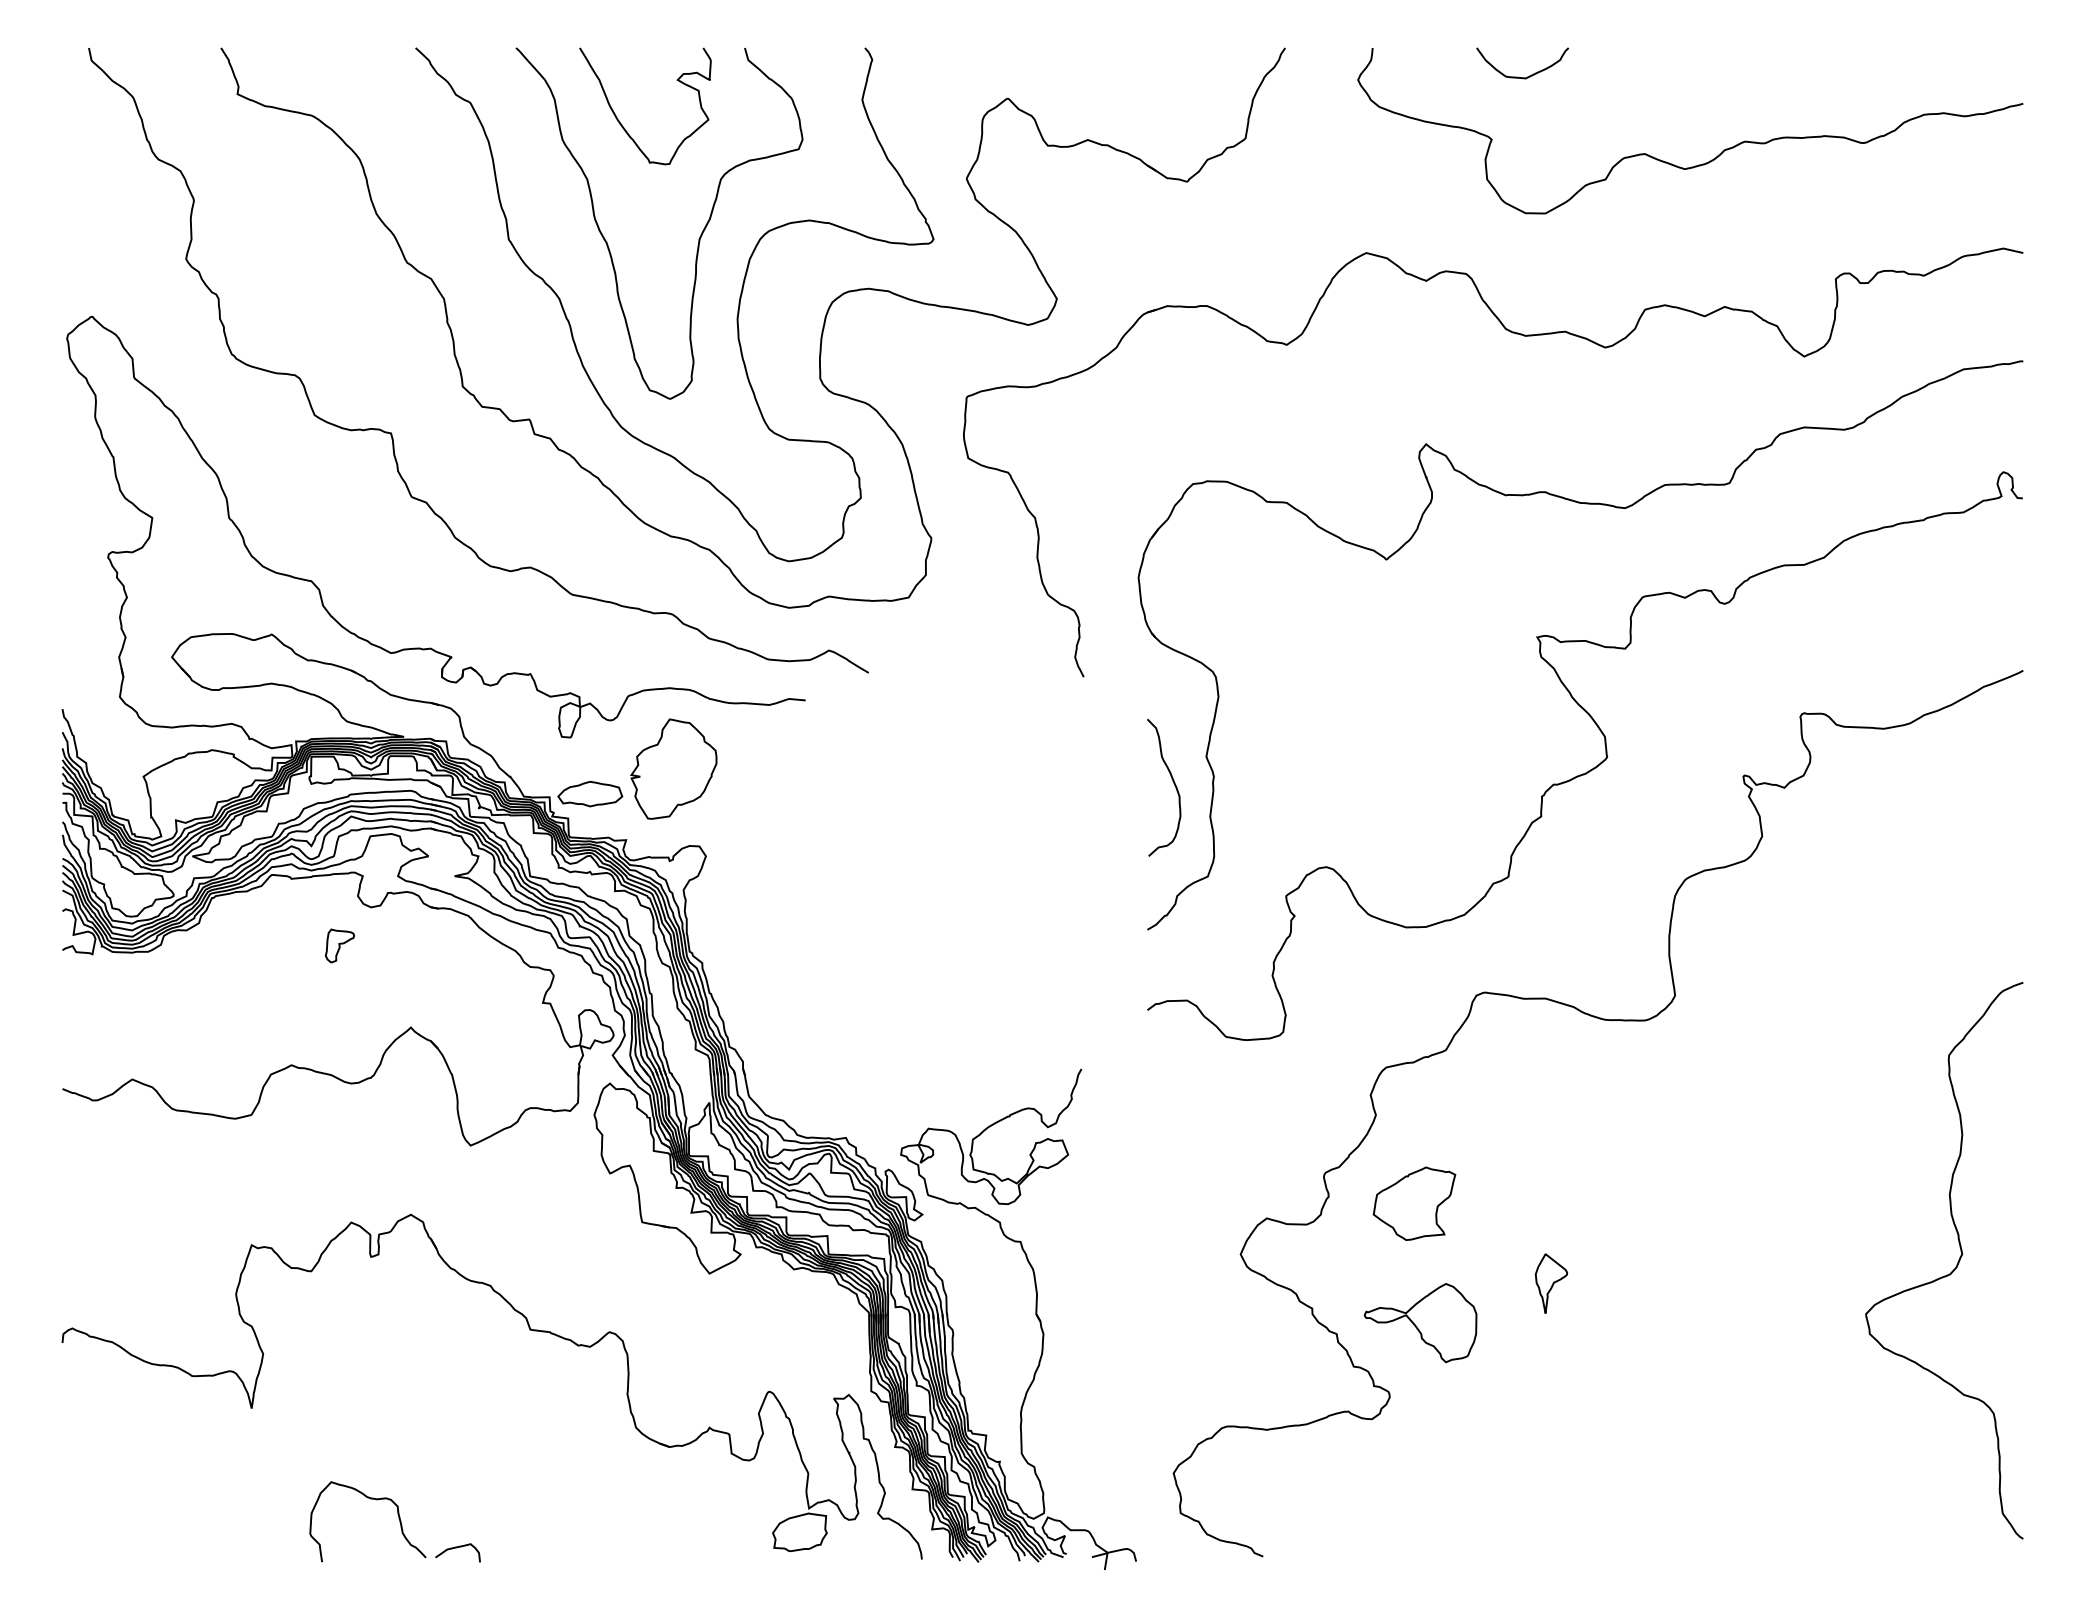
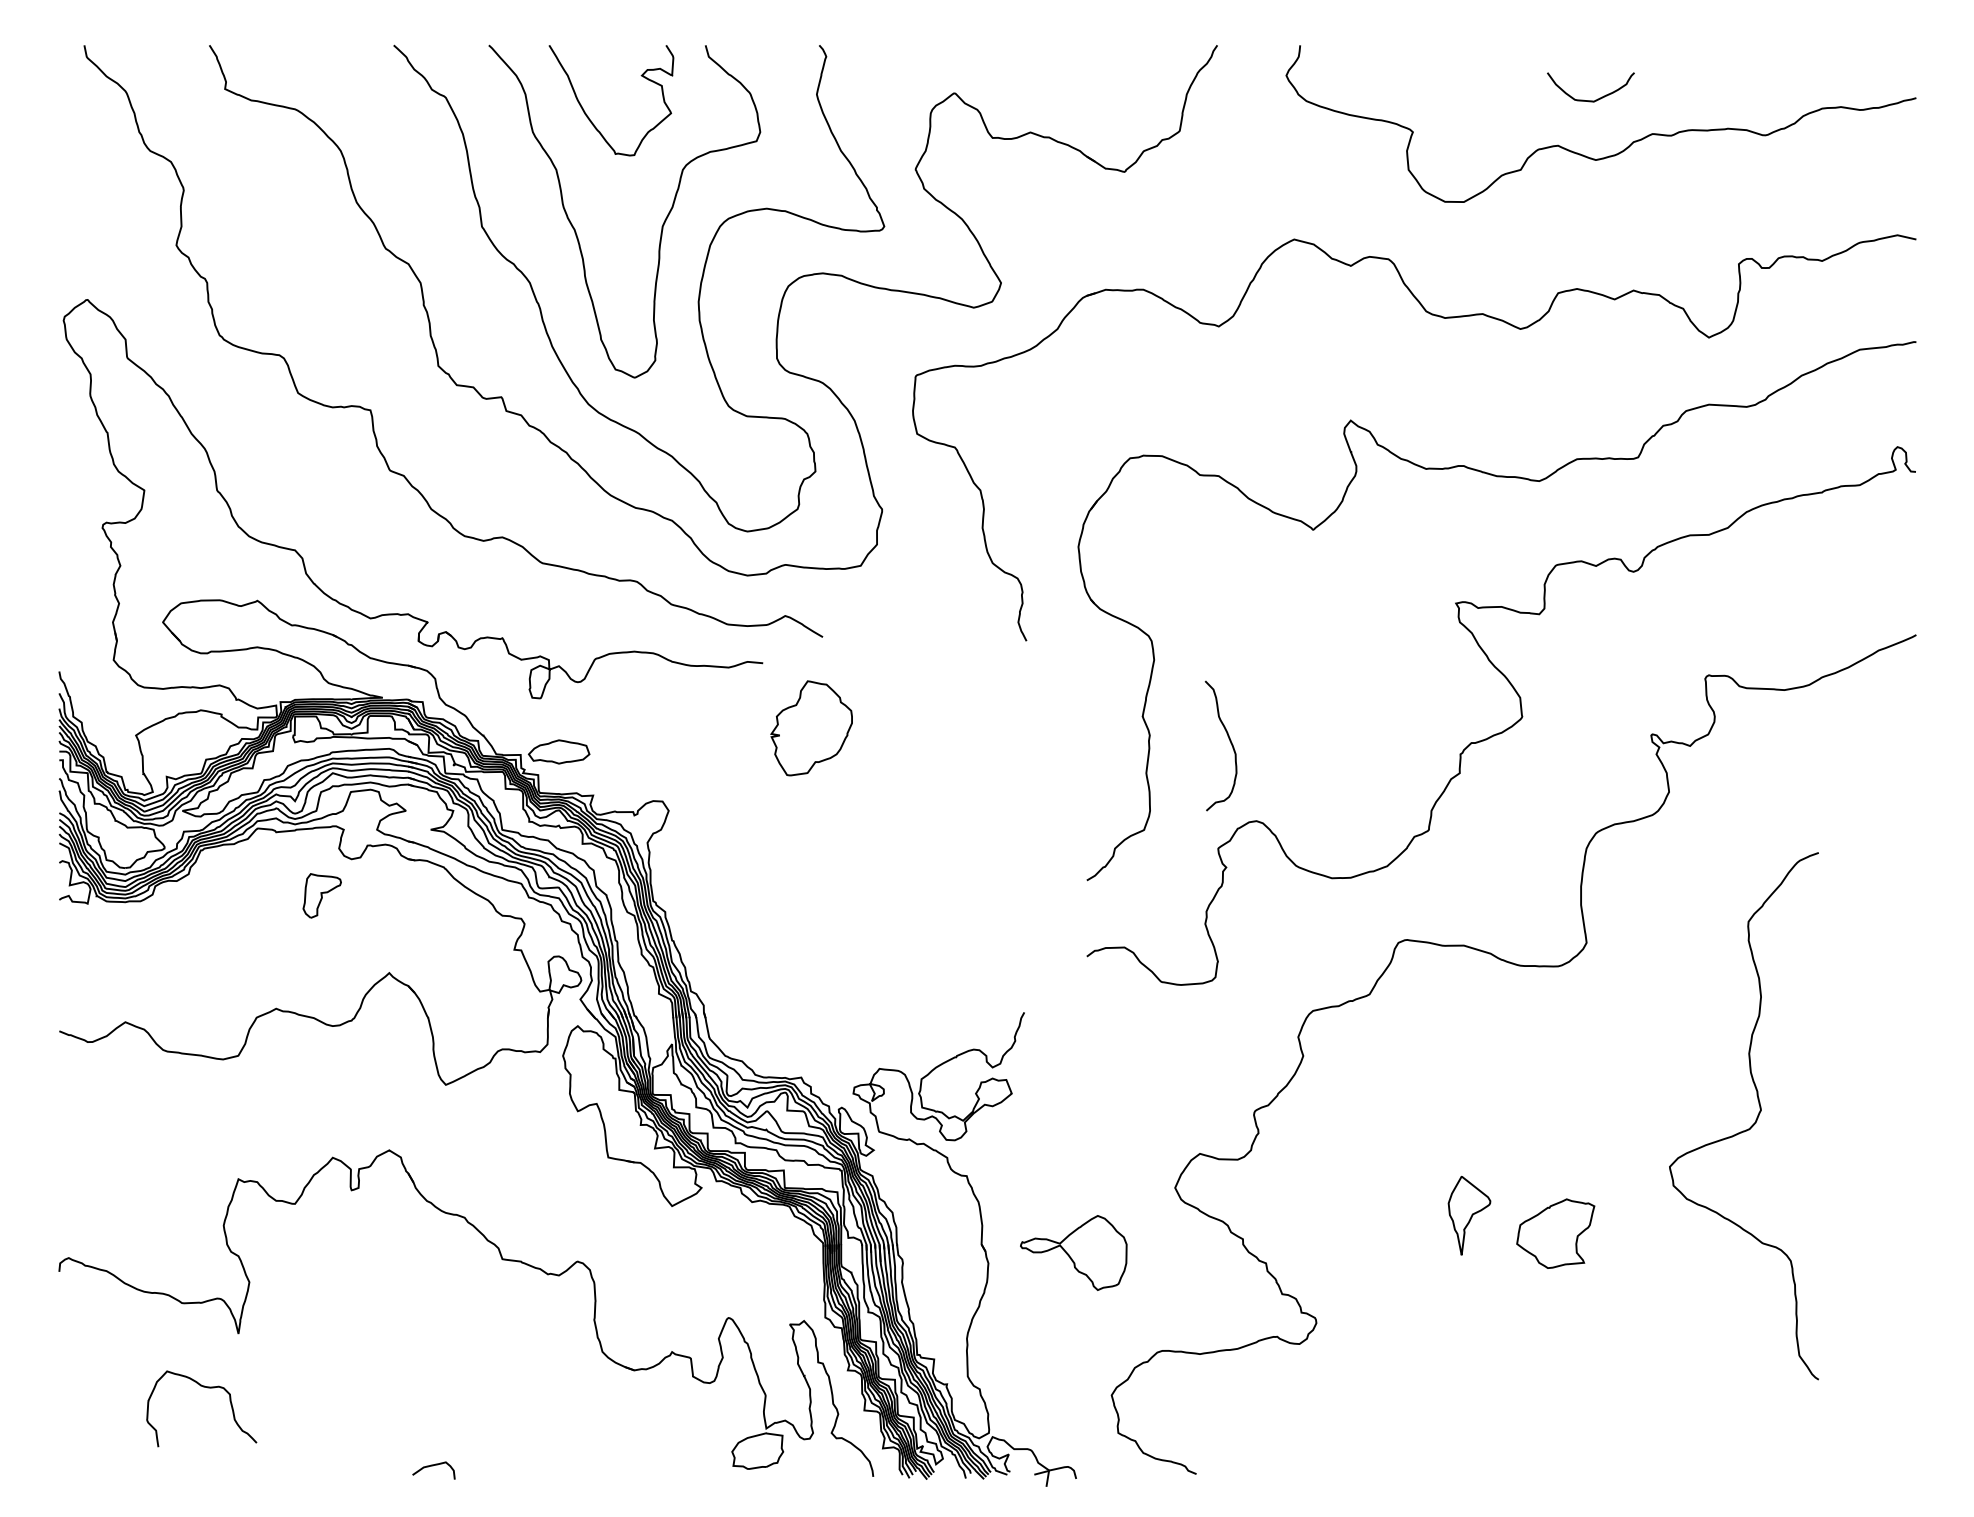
curve: (1518, 76) -> (1586, 99), moved
part: (673, 768) -> (811, 727), moved
curve: (1173, 783) -> (1229, 741), moved
part: (339, 945) -> (321, 895), size x1.4
part: (1414, 1203) -> (1555, 1233), moved
curve: (1955, 1266) -> (1754, 1121), moved
part: (1551, 1283) -> (1469, 1215), size x1.4
part: (1420, 1323) -> (1073, 1253), moved
curve: (370, 1499) -> (204, 1387), moved

